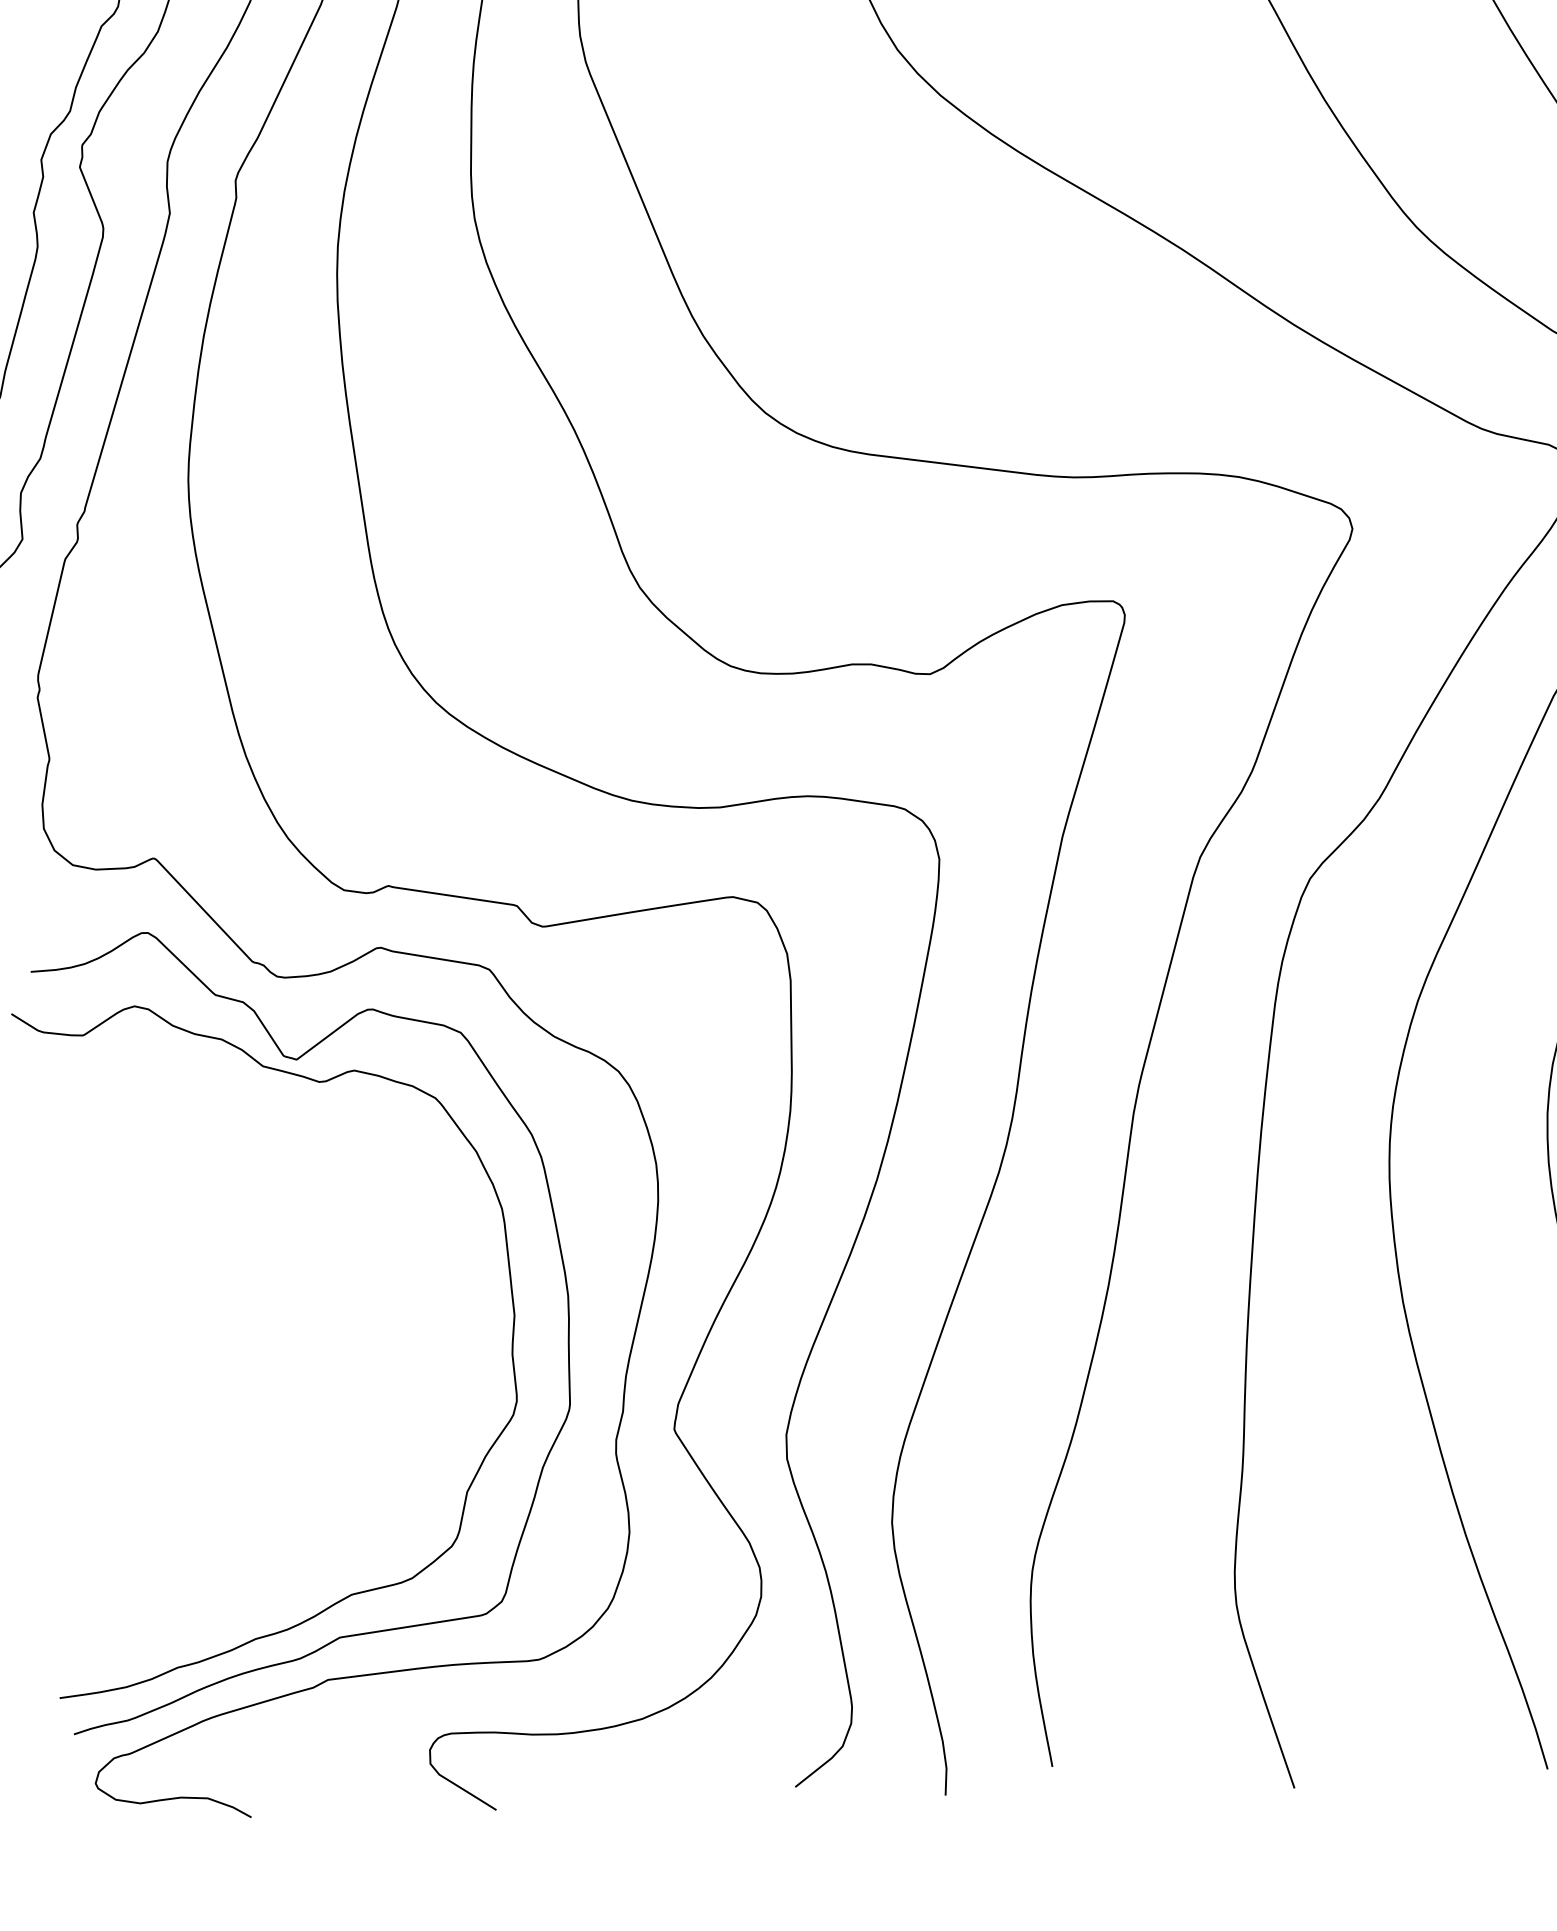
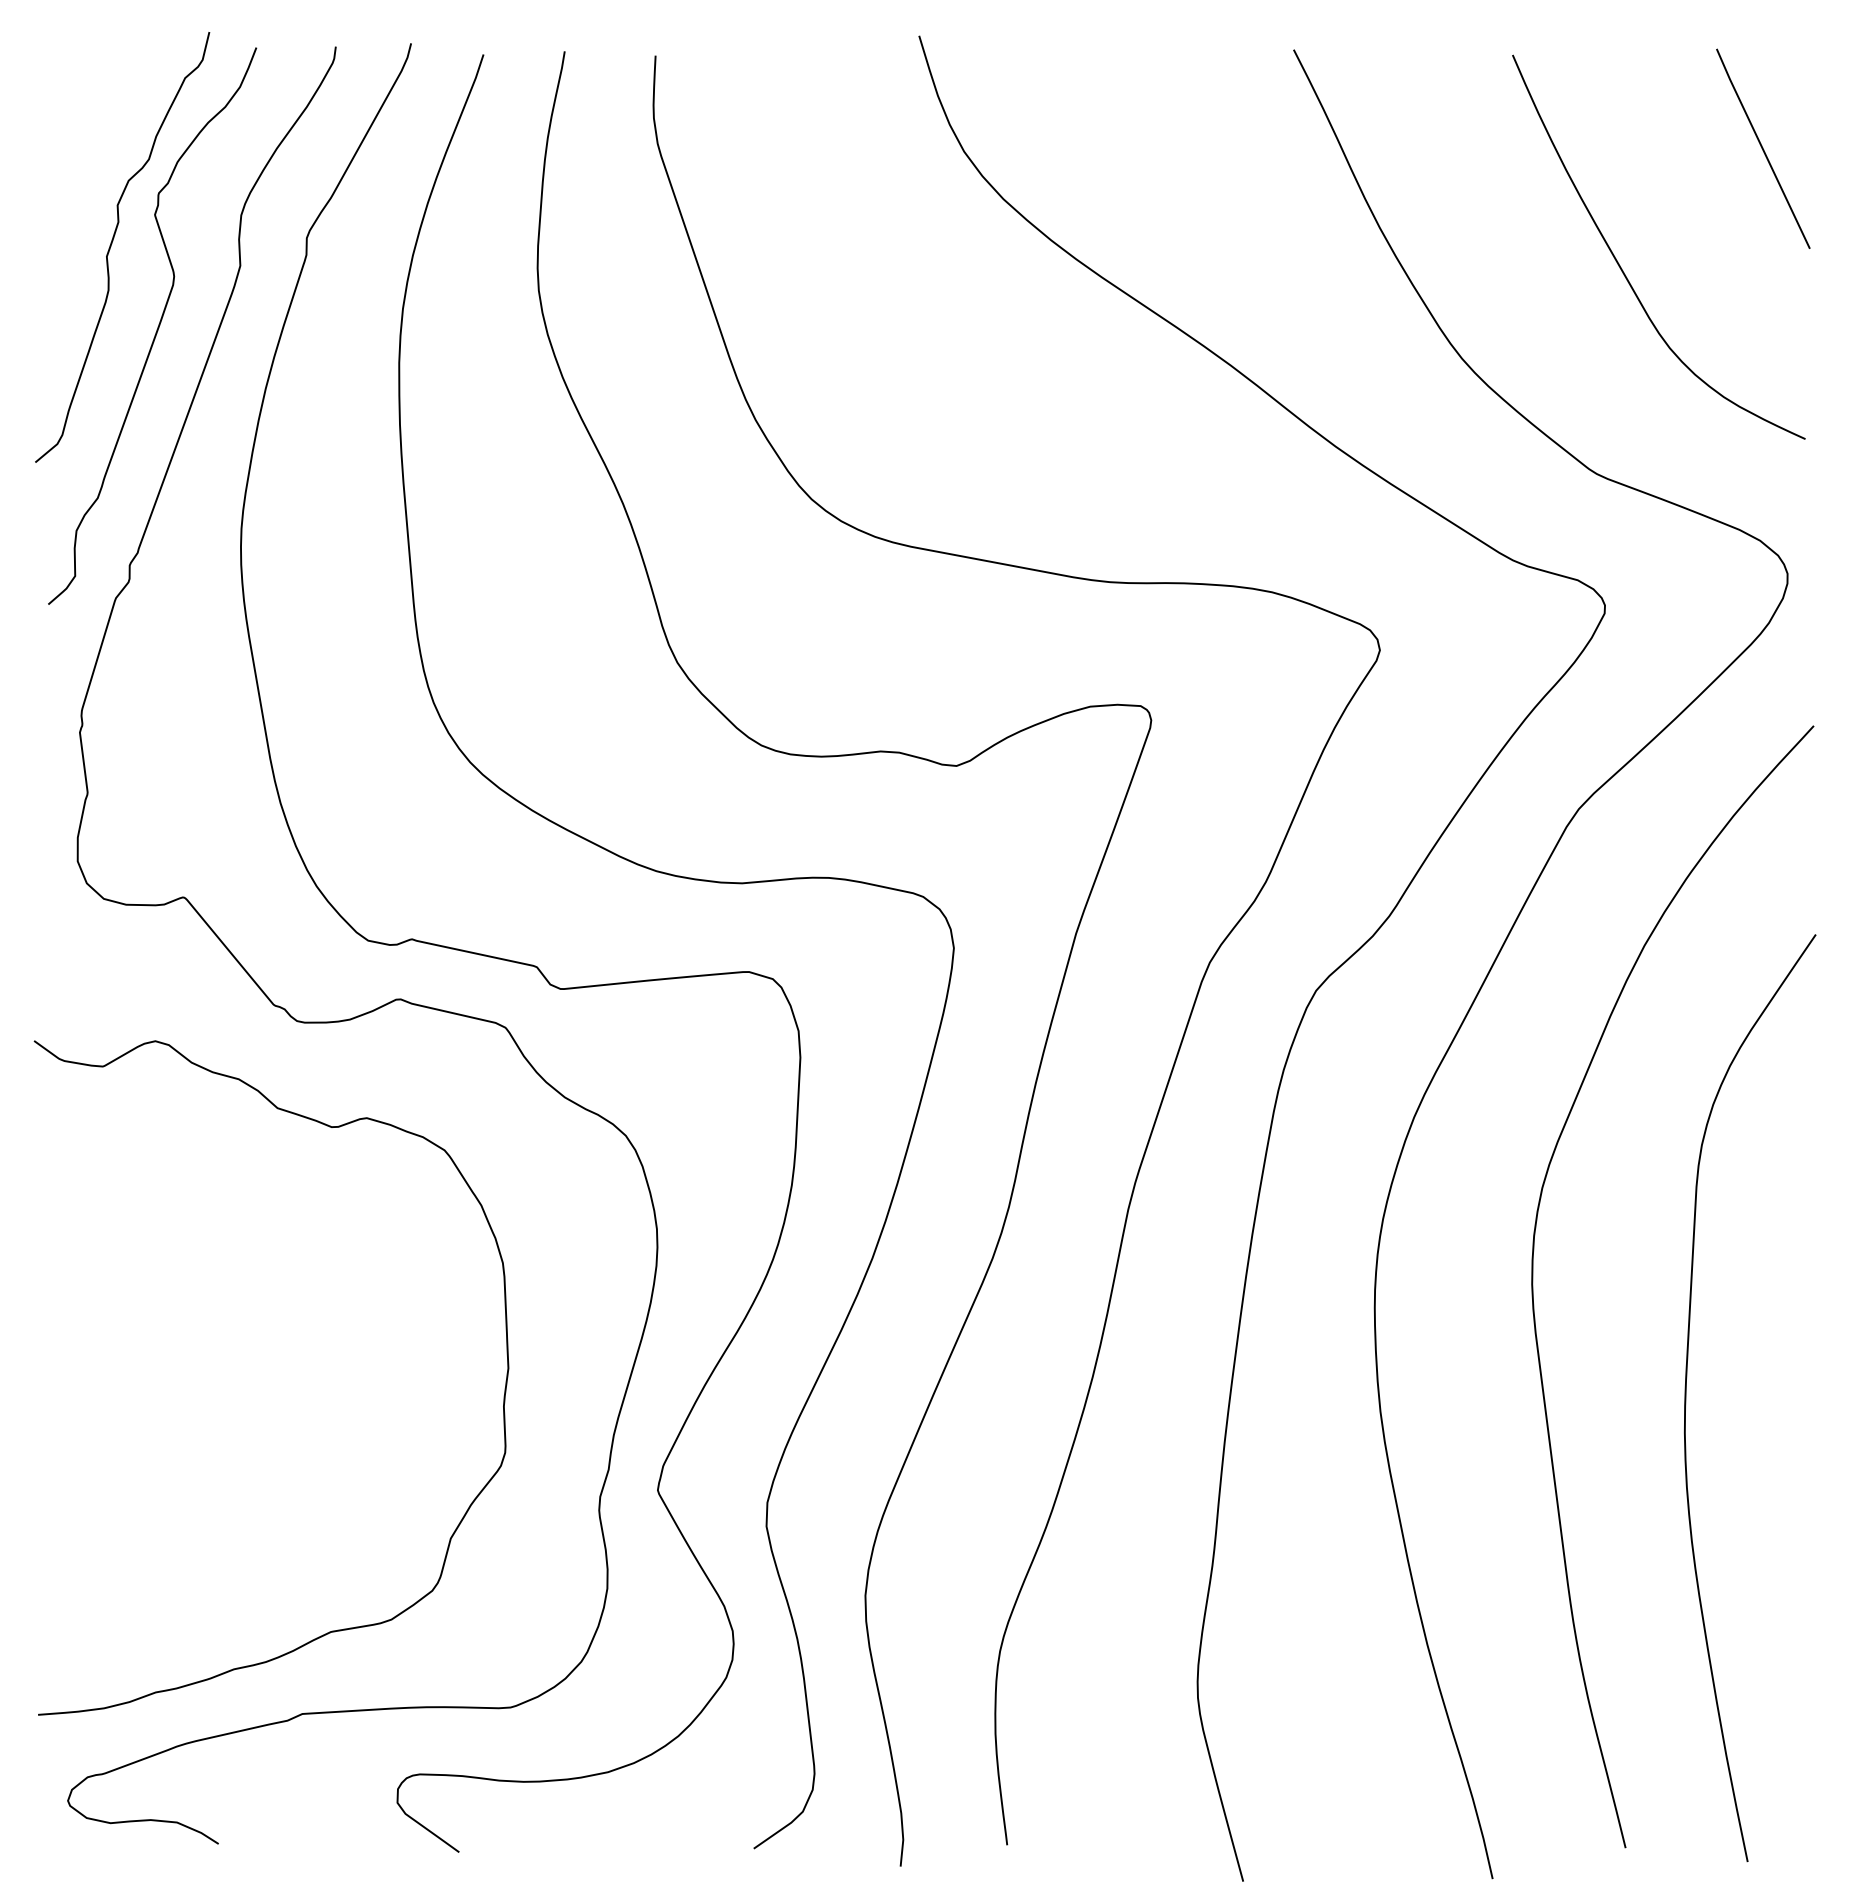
curve: (567, 1310) -> (560, 1366), removed

